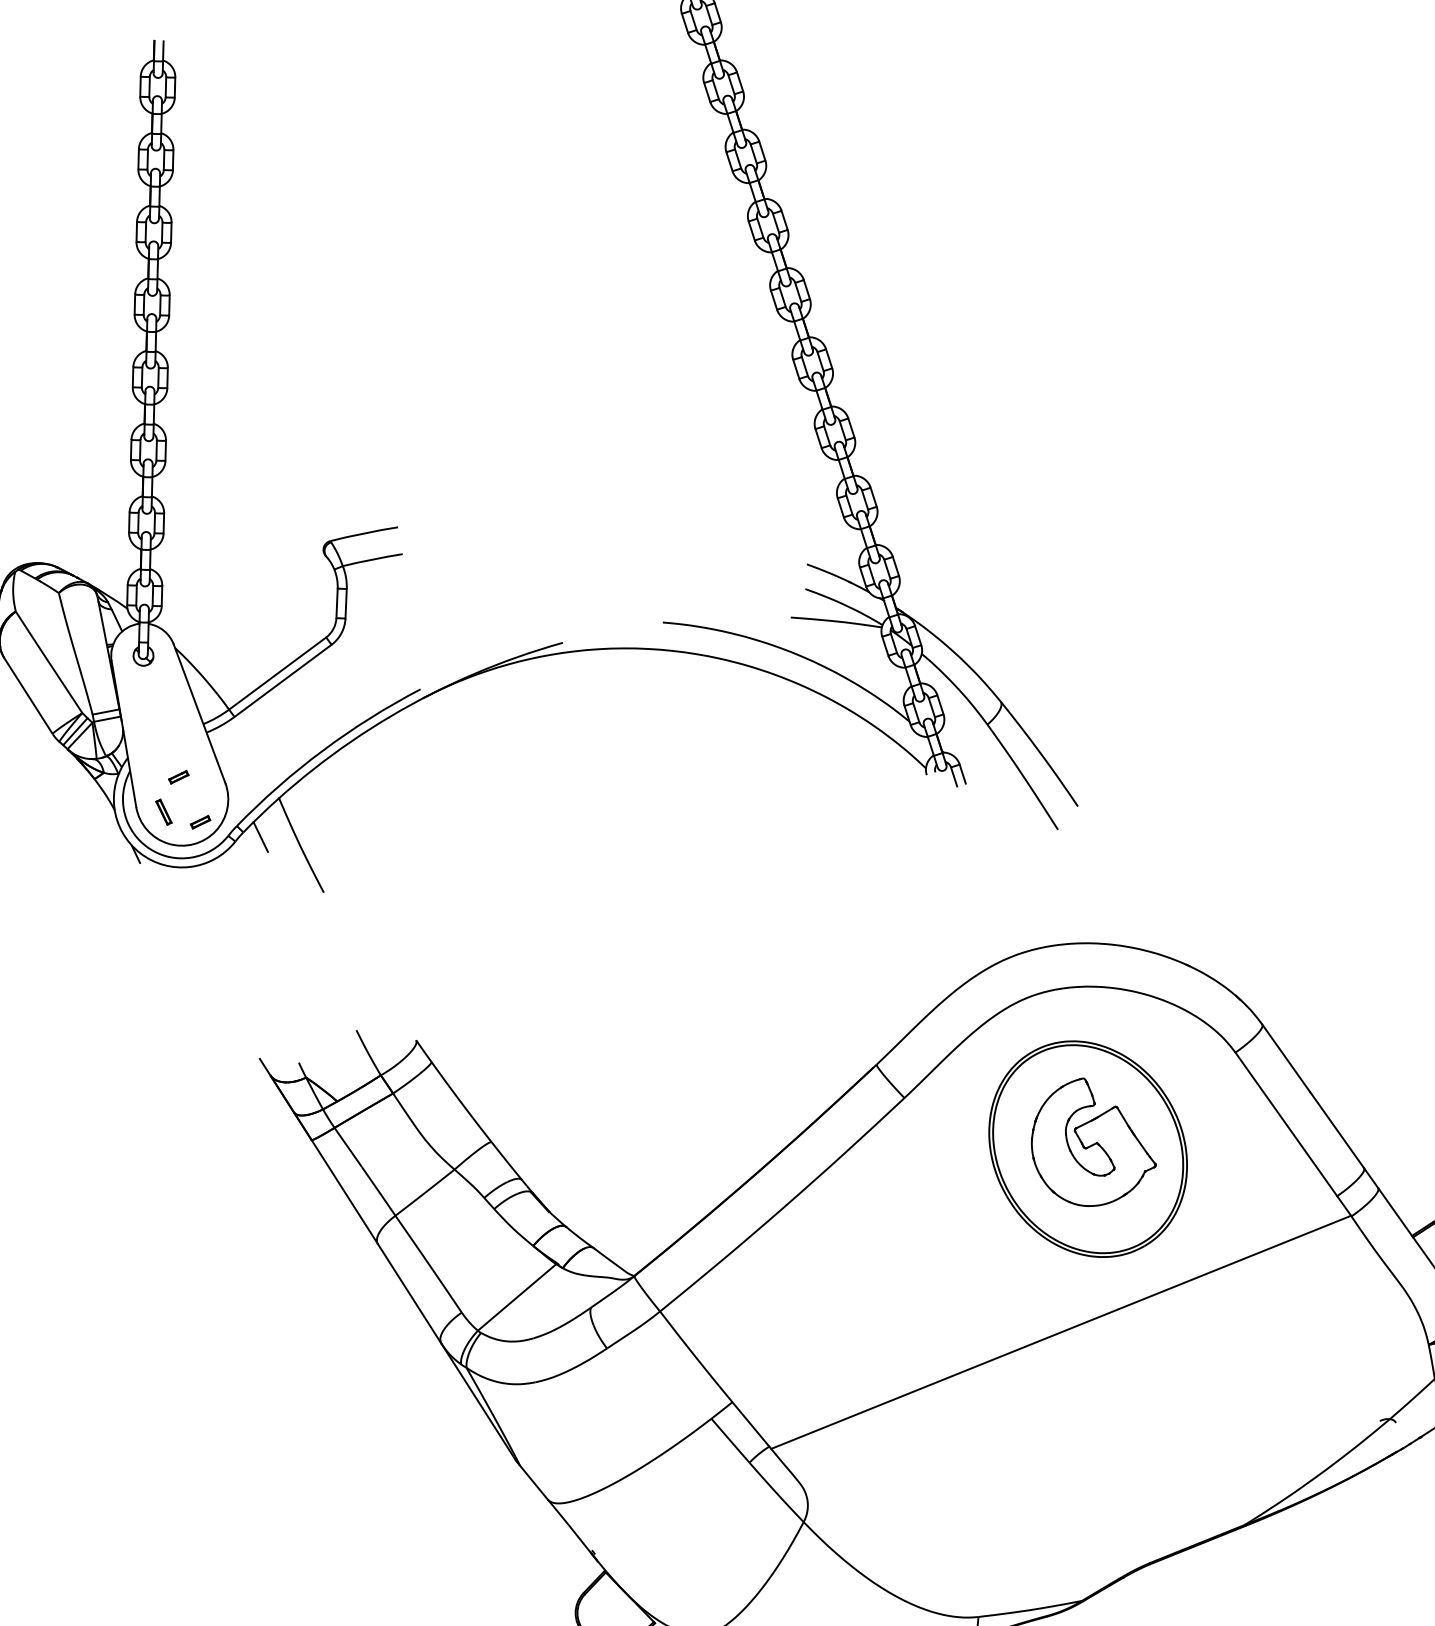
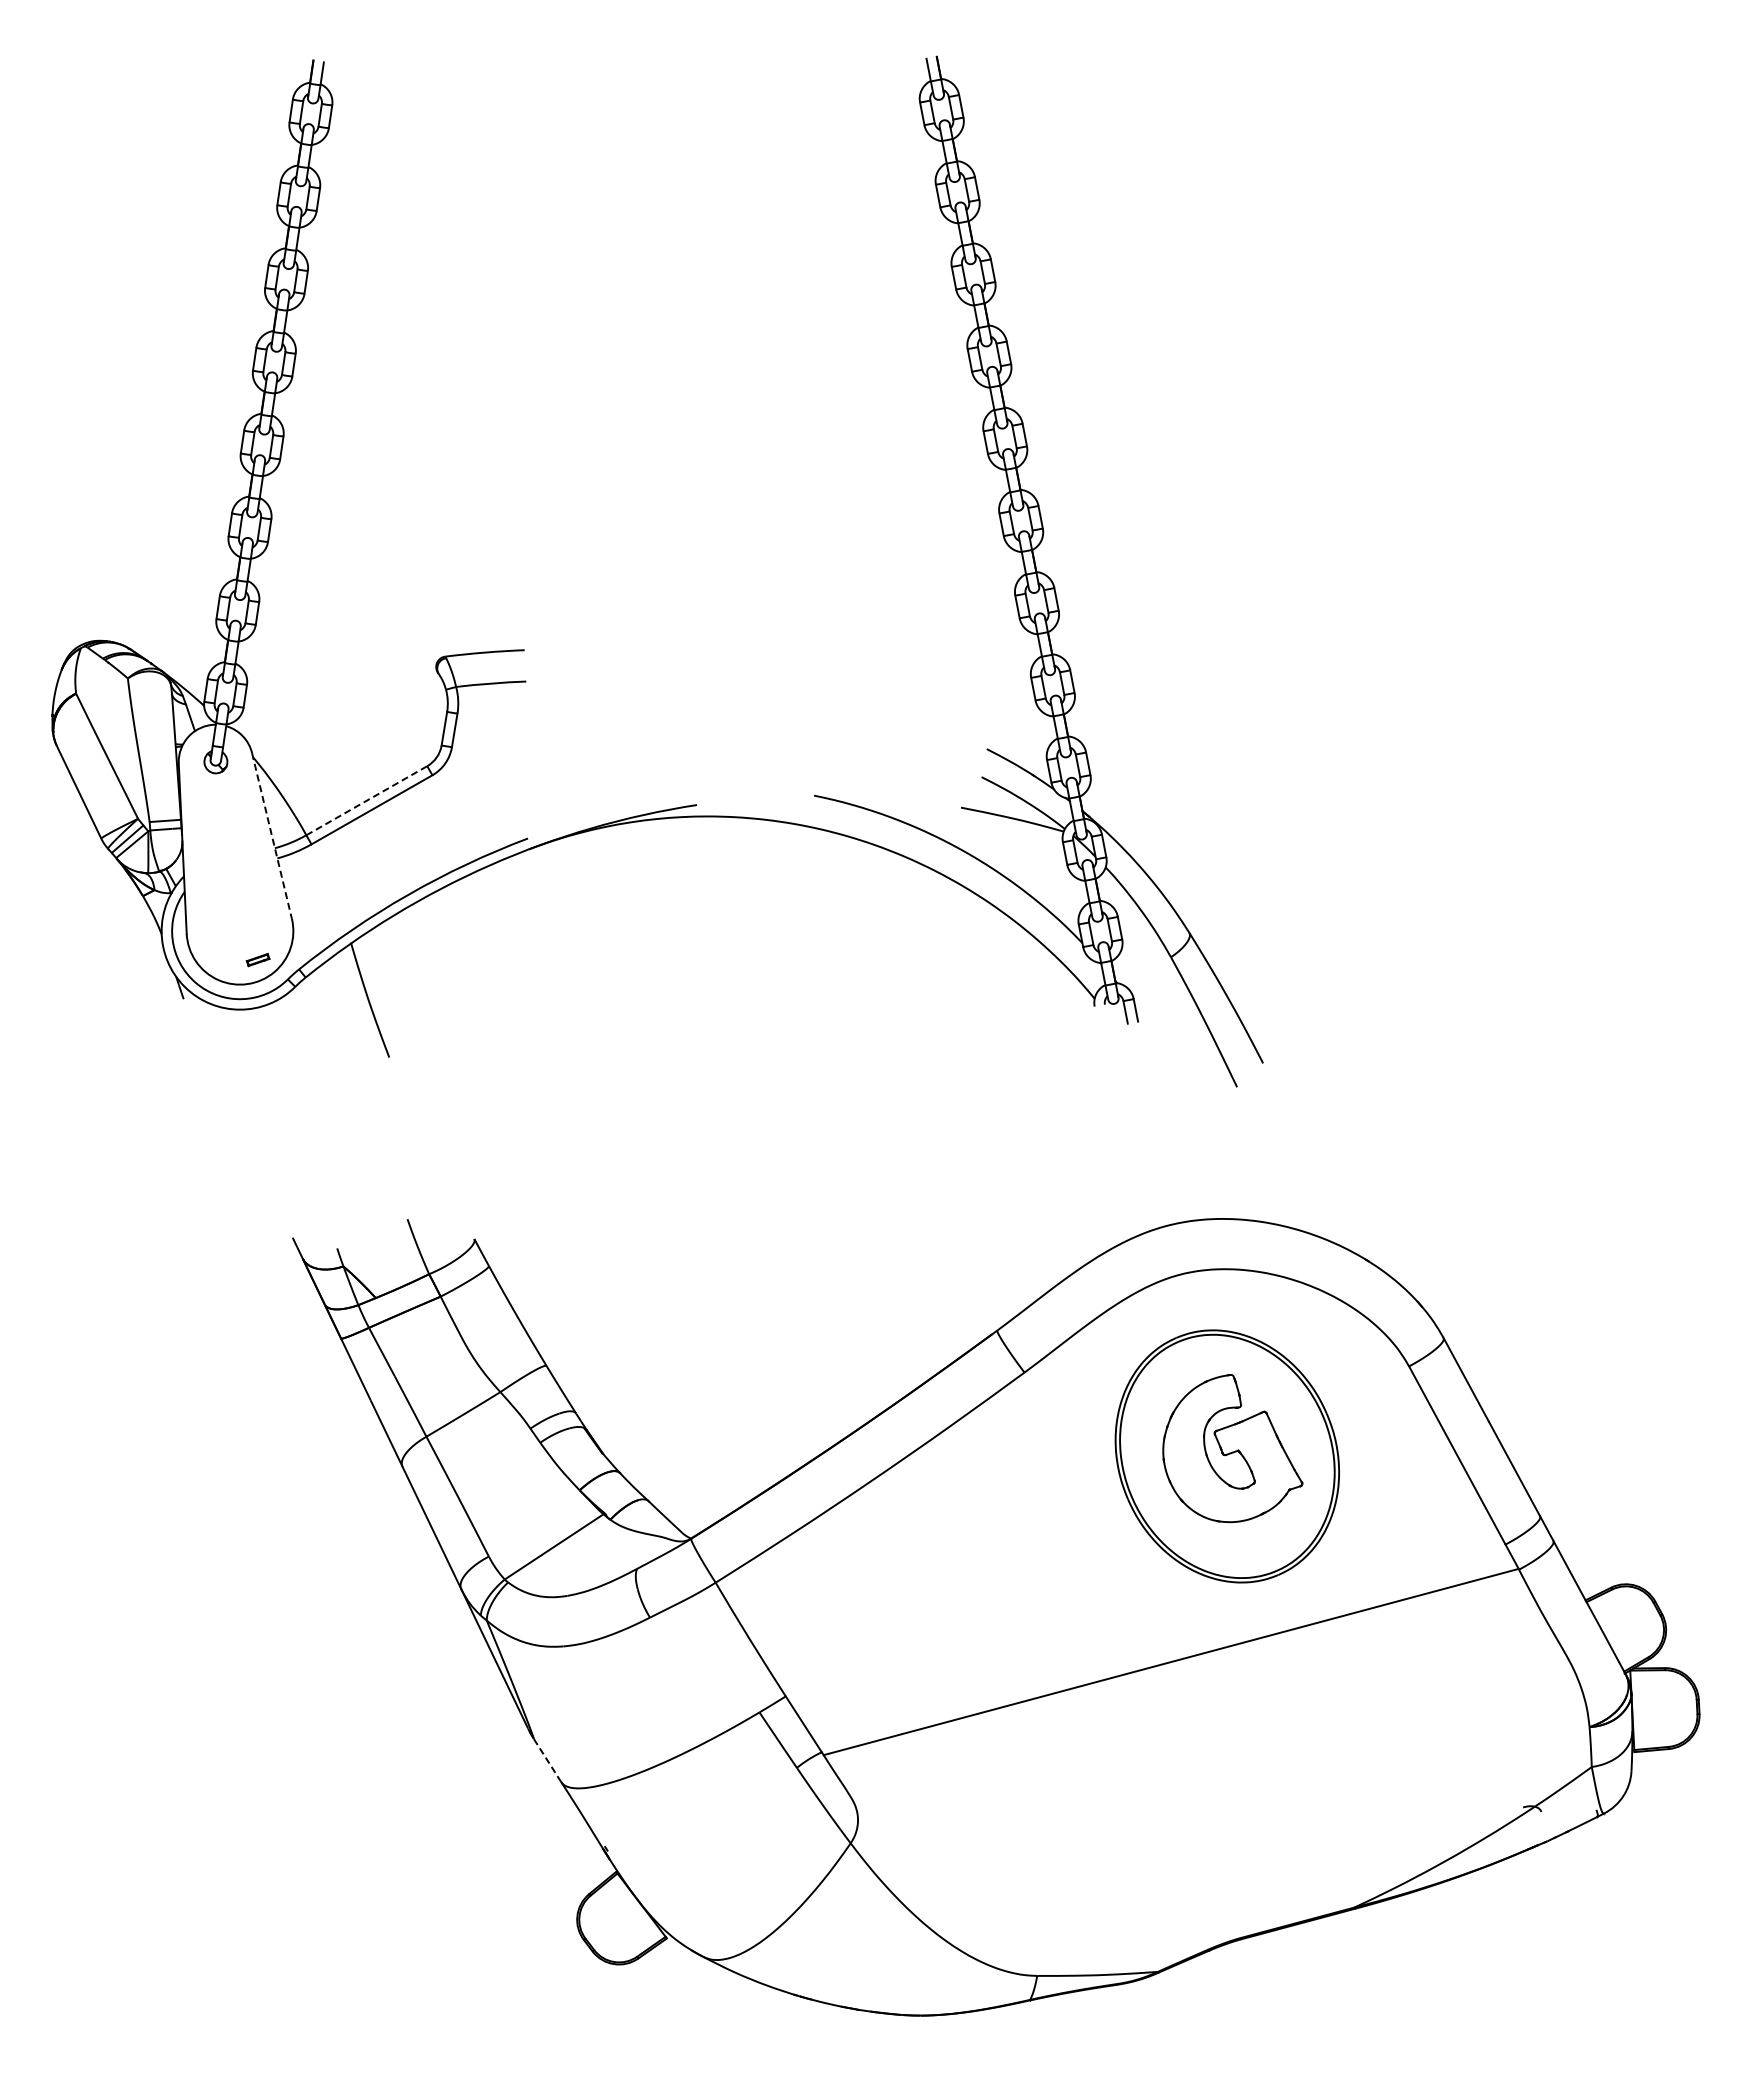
line: (277, 673) -> (366, 800), solid -> dashed
line: (200, 714) -> (272, 836), solid -> dashed
part: (178, 777) -> (239, 905), removed
part: (163, 812) -> (217, 943), removed
line: (260, 837) -> (324, 985), removed
line: (533, 1482) -> (547, 1760), solid -> dashed

